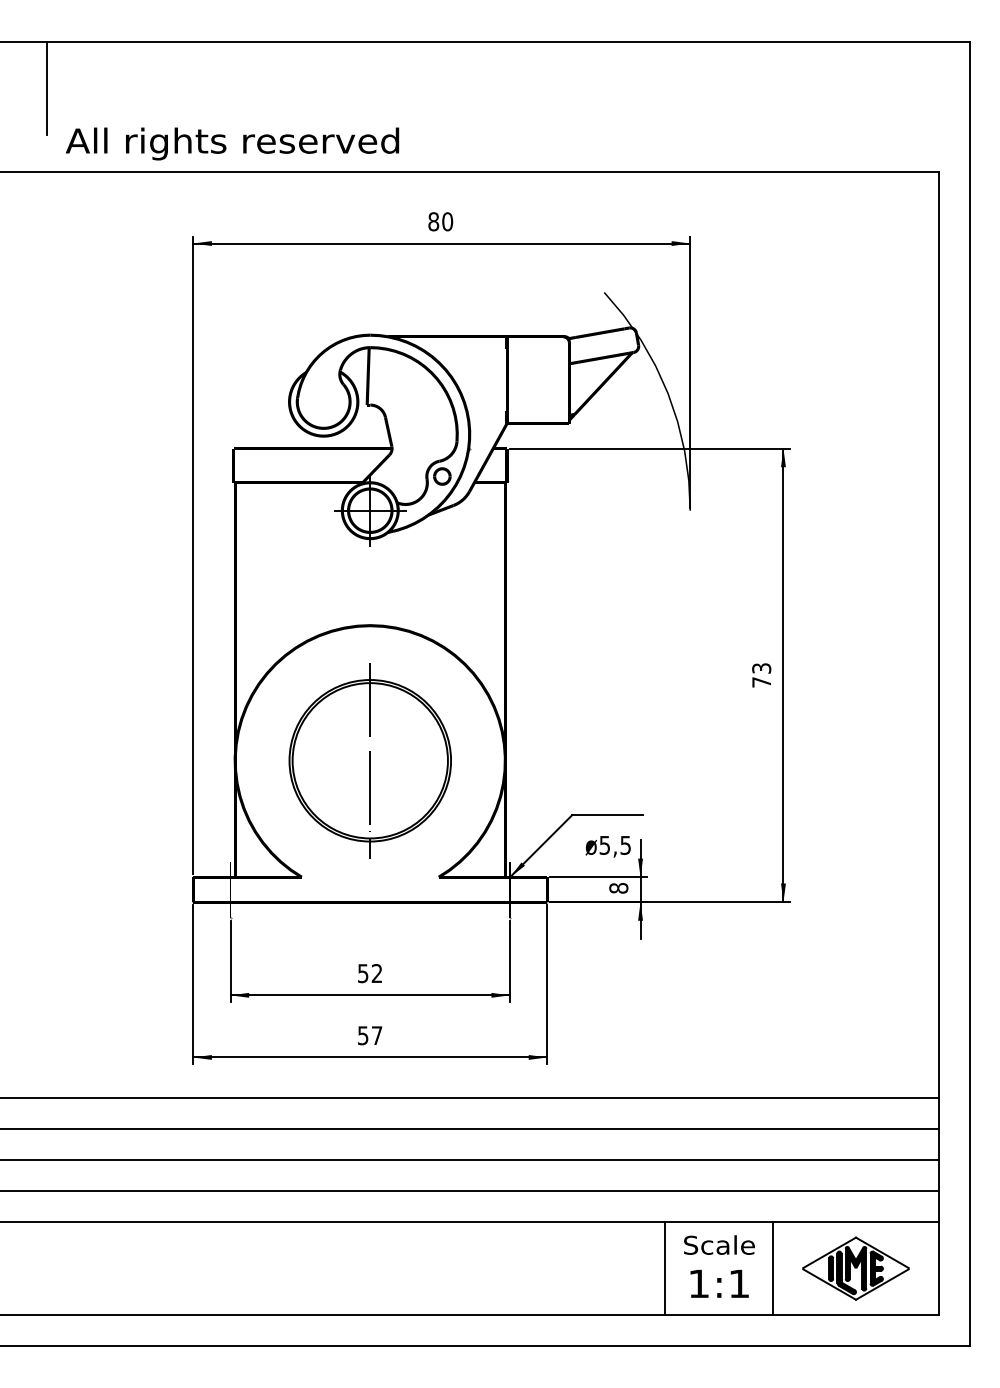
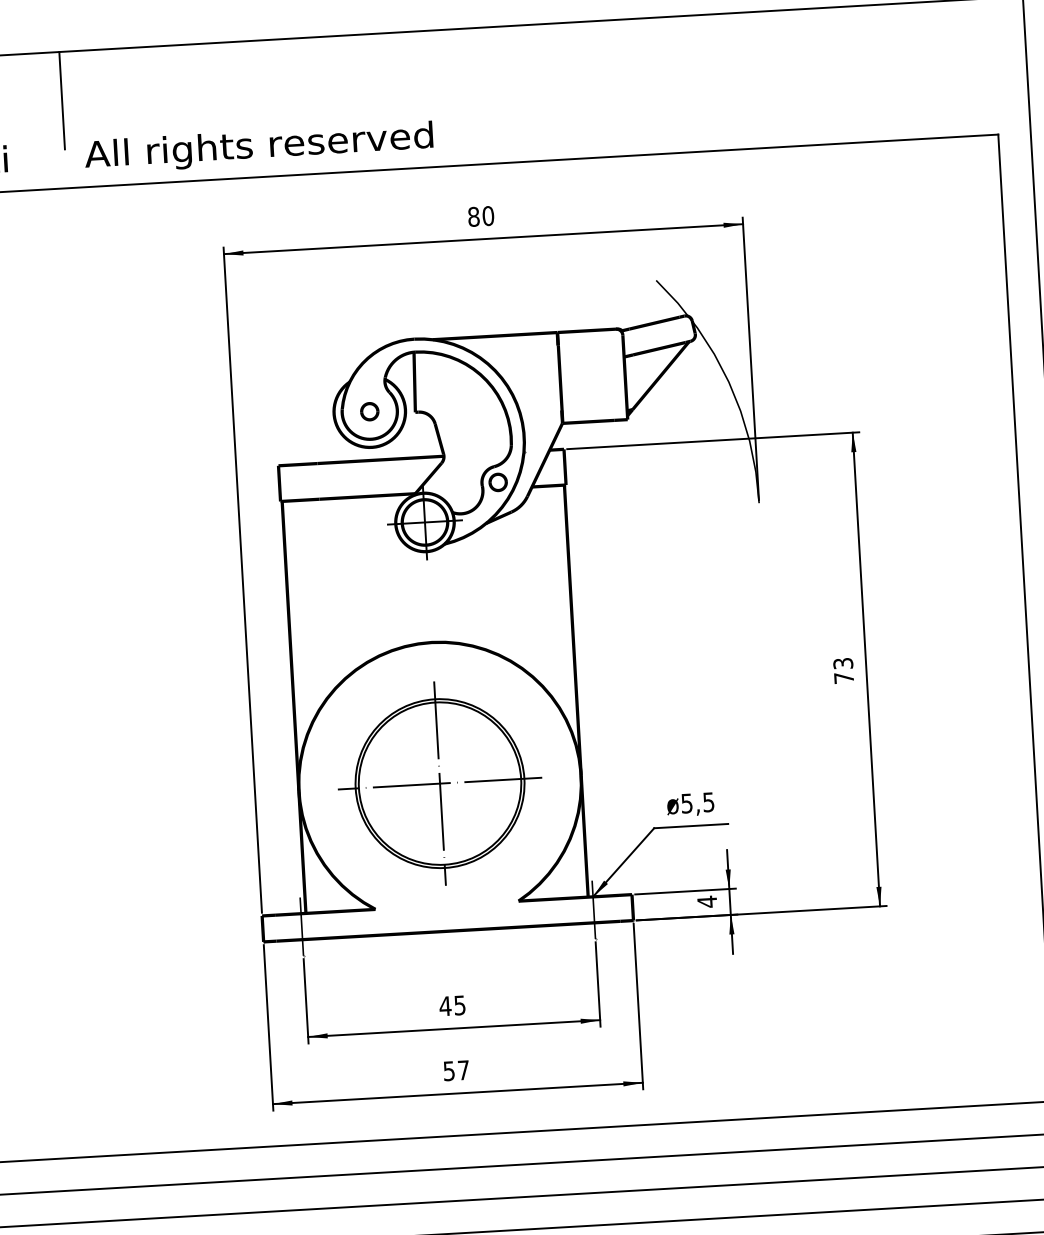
part: (323, 401) -> (369, 411), added
line: (370, 760) -> (440, 783), added
text: (607, 846) -> (689, 804), moved
text: (618, 888) -> (706, 902), 8 -> 4
text: (369, 973) -> (452, 1005), 52 -> 45

